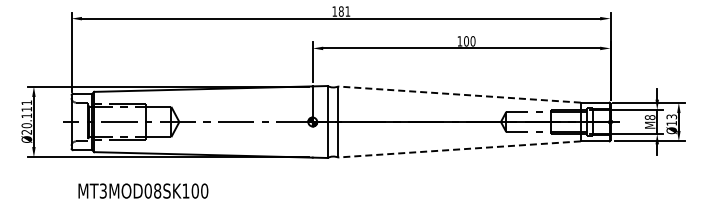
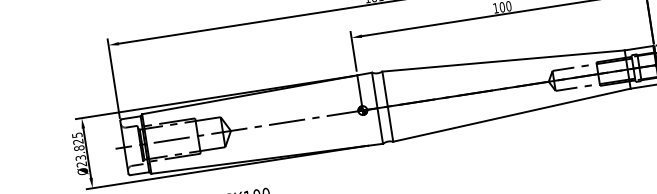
line: (459, 94) -> (503, 60), dashed -> solid
text: (26, 114) -> (78, 146), Ø20.111 -> Ø23.825
line: (459, 149) -> (512, 115), dashed -> solid

